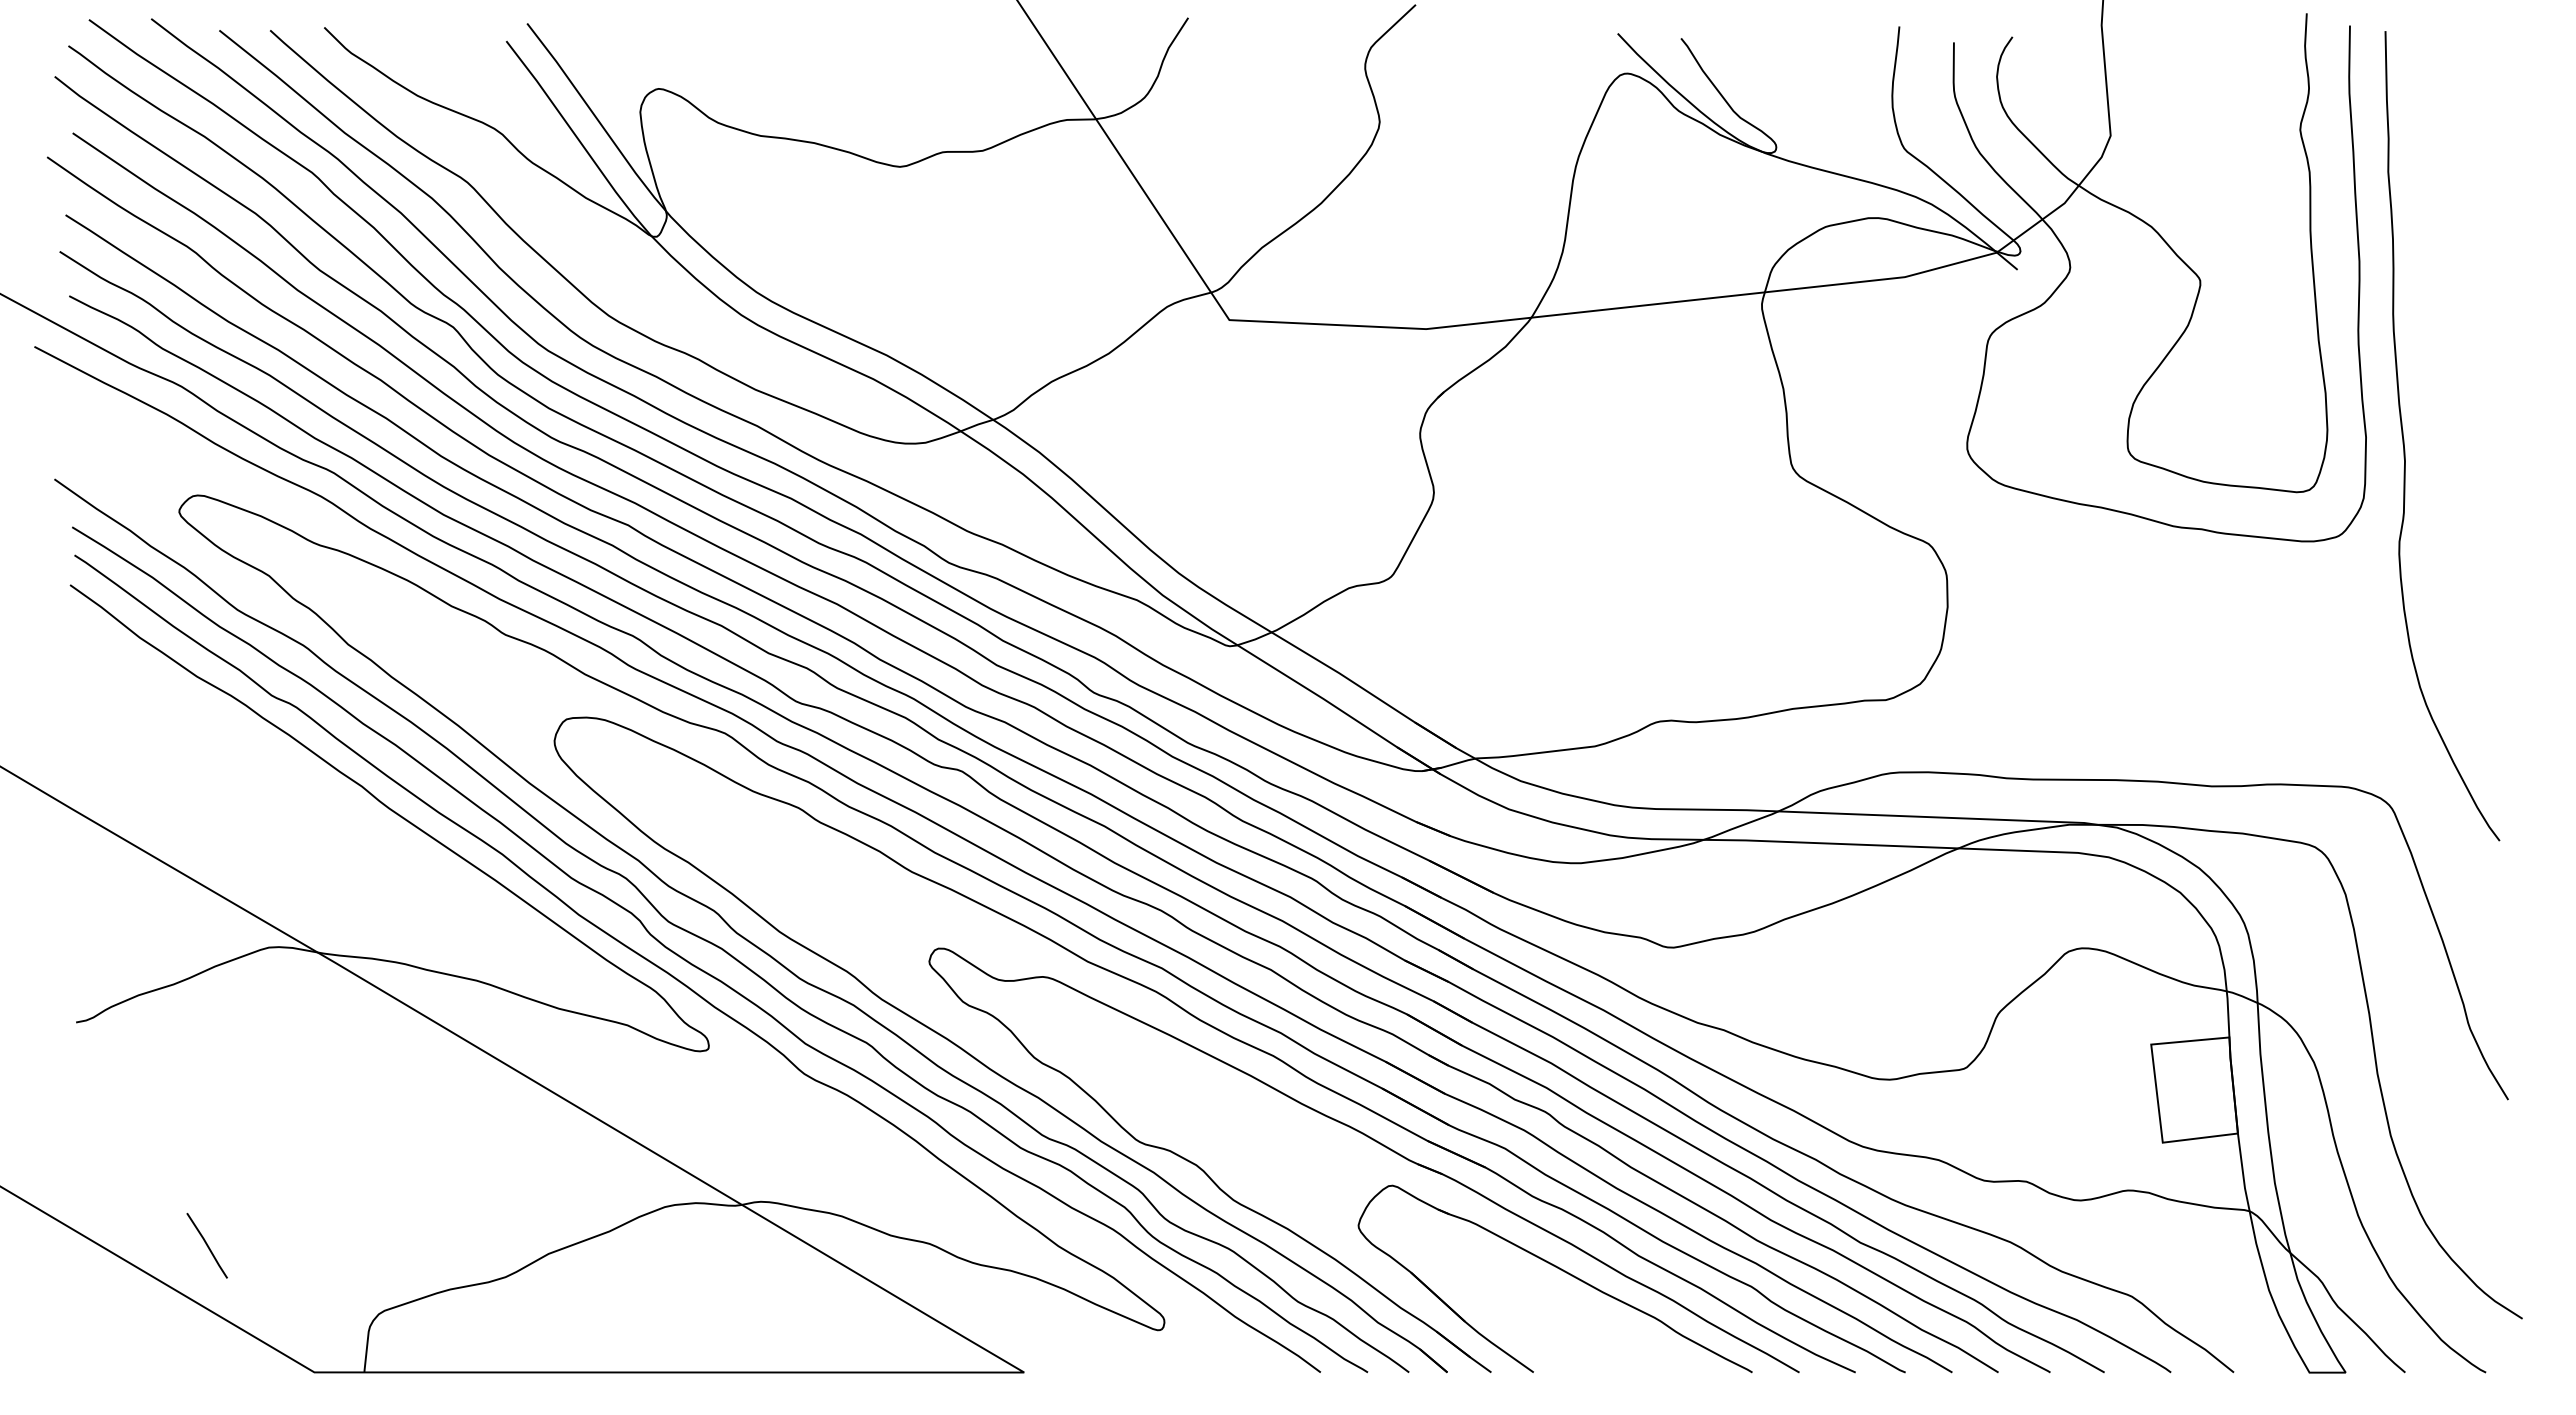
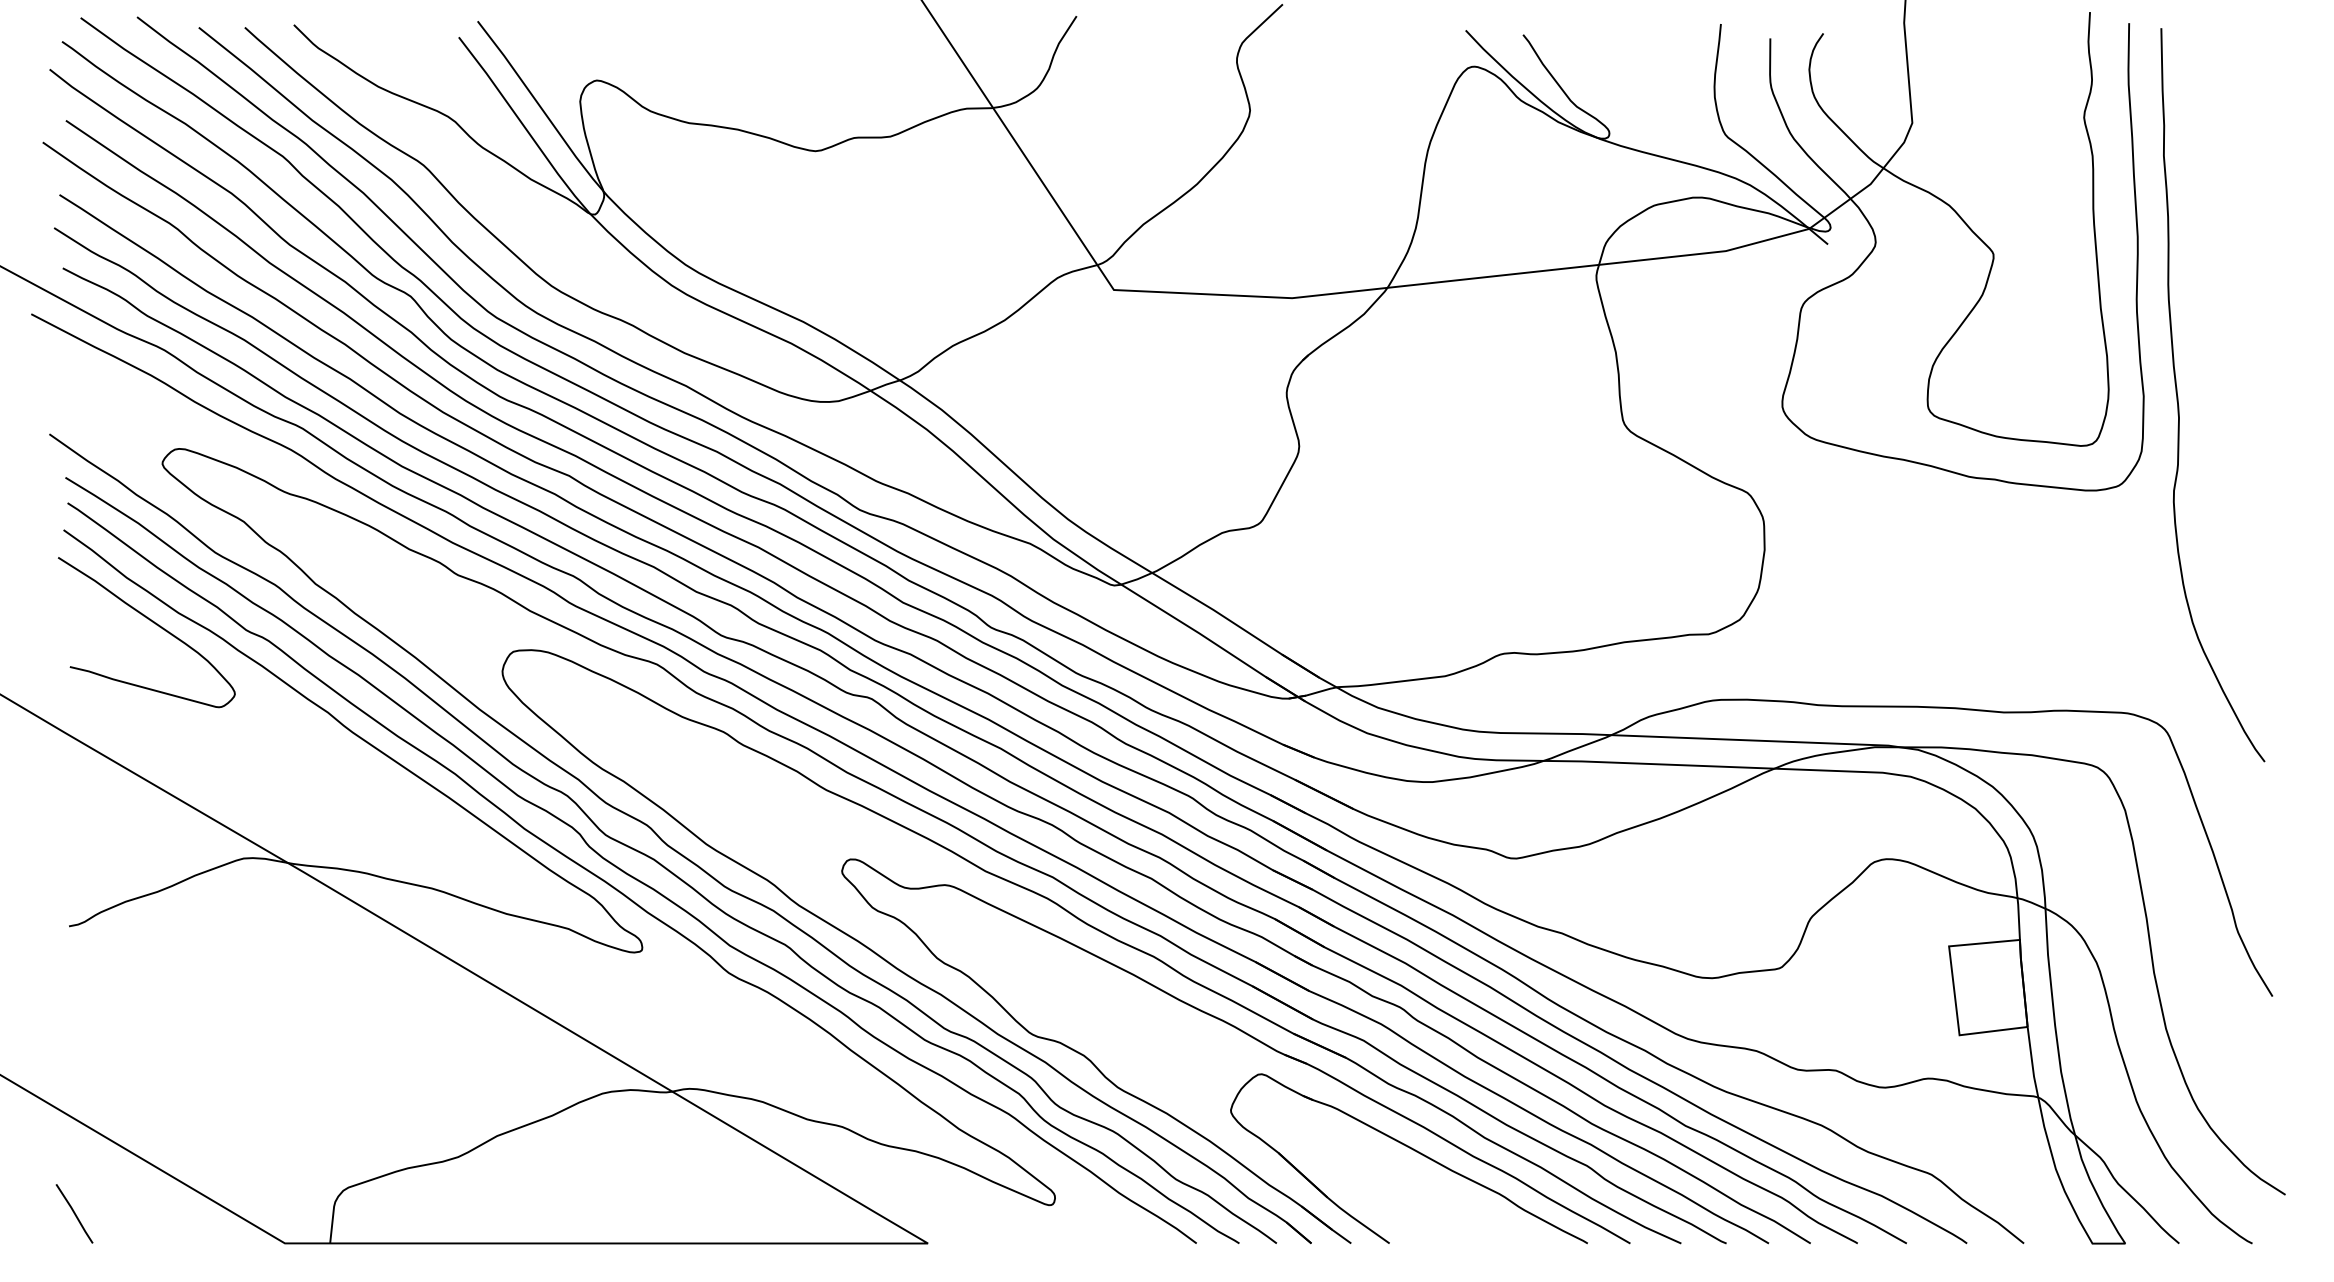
curve: (168, 687) -> (152, 622), added
line: (206, 1245) -> (73, 1213), moved

